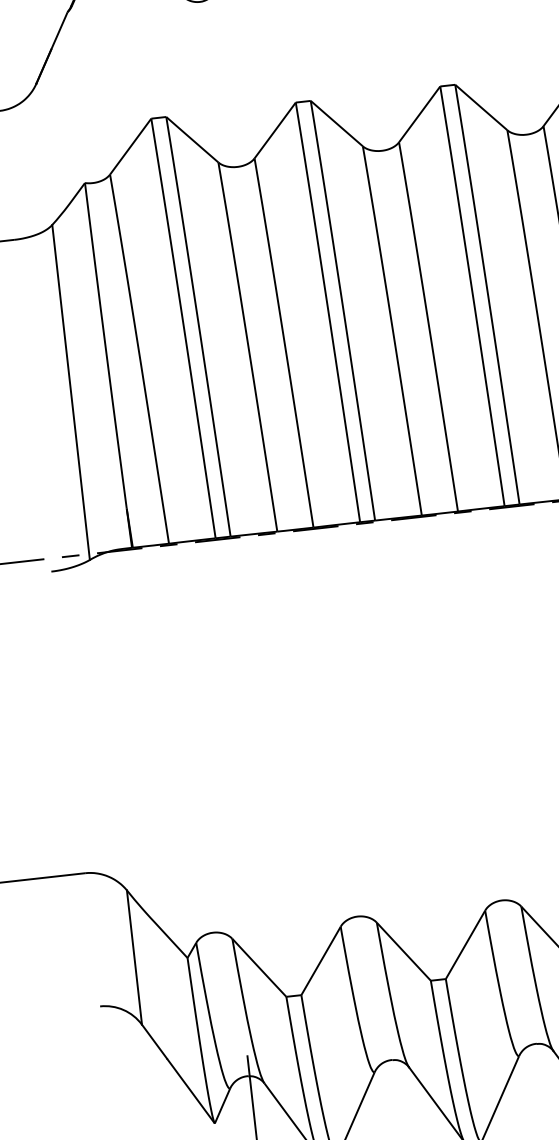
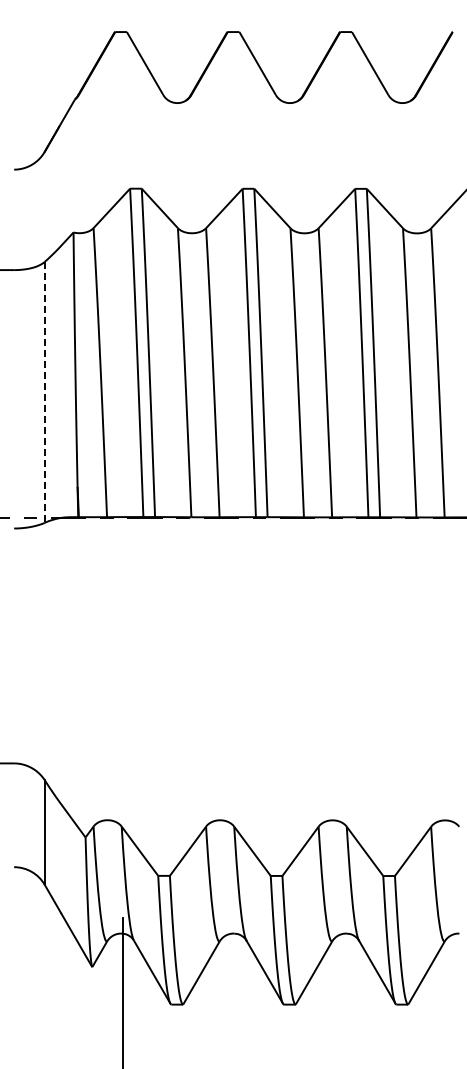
line: (70, 392) -> (44, 392), solid -> dashed

